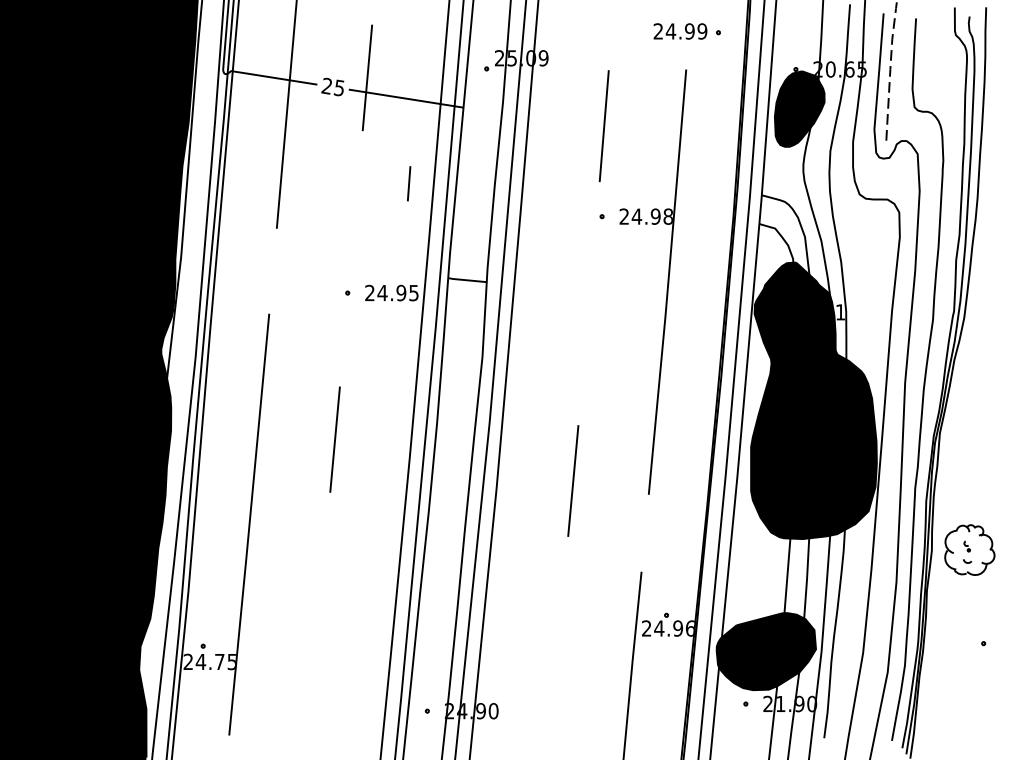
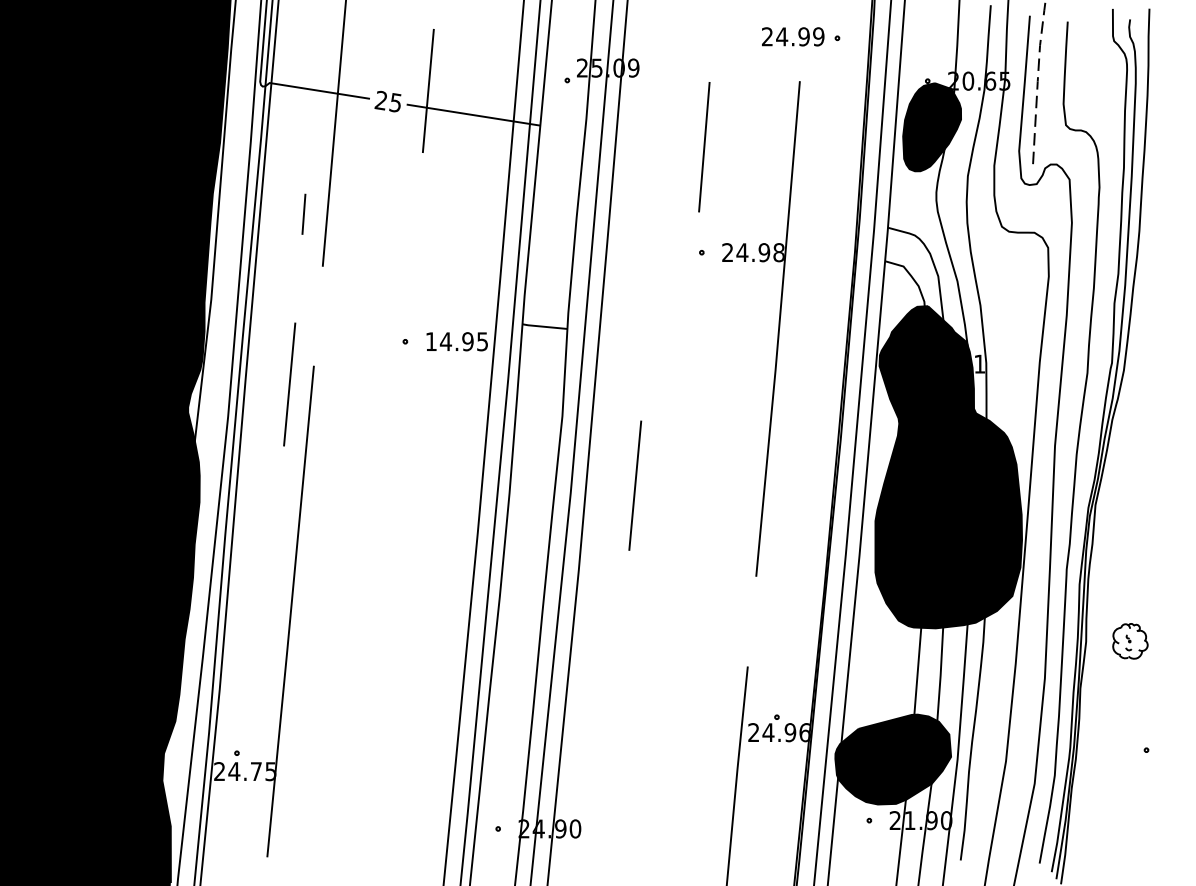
line: (408, 183) -> (303, 213), moved
text: (369, 292) -> (430, 341), 24.95 -> 14.95
line: (334, 439) -> (289, 384), moved
line: (573, 480) -> (635, 485), moved
part: (969, 550) -> (1130, 641), size x0.6

